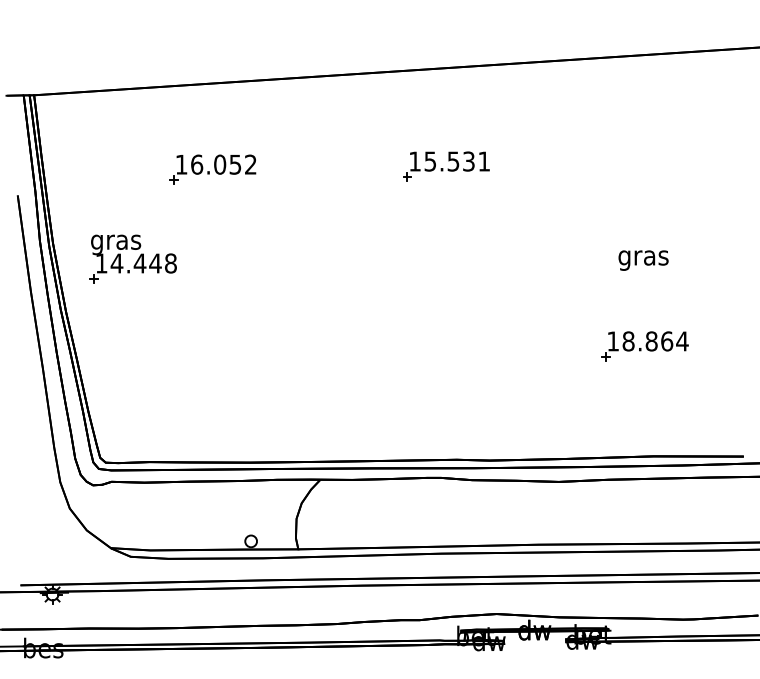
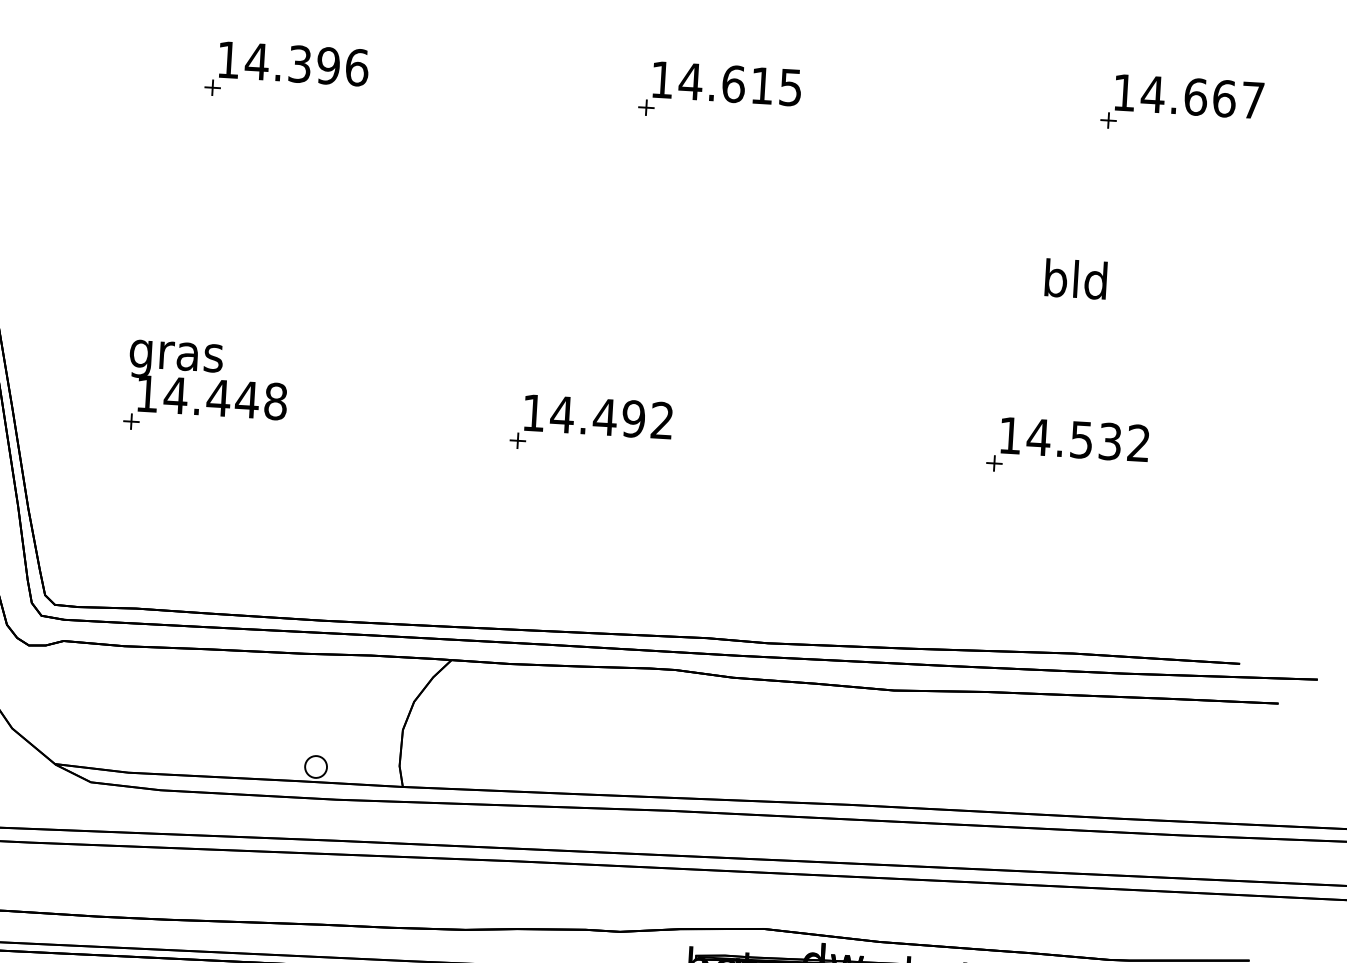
part: (694, 158) -> (1181, 105), added
text: (456, 161) -> (739, 84), 15.531 -> 14.615
text: (223, 164) -> (306, 64), 16.052 -> 14.396
text: (643, 257) -> (1075, 283), gras -> bld
part: (132, 258) -> (205, 387), moved
text: (655, 341) -> (1088, 440), 18.864 -> 14.532
part: (387, 349) -> (590, 425), added

